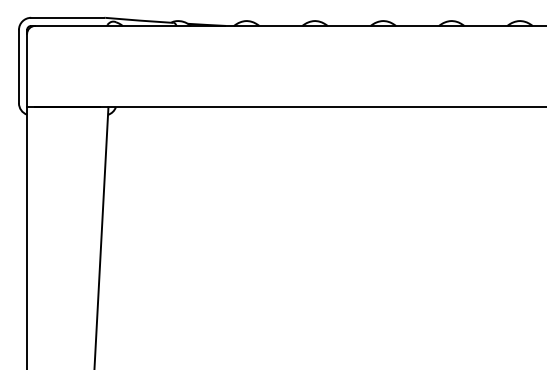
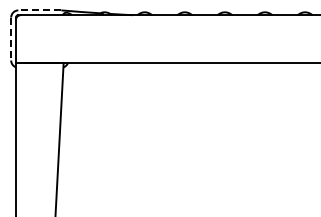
line: (67, 17) -> (39, 10), solid -> dashed
line: (19, 67) -> (11, 39), solid -> dashed

